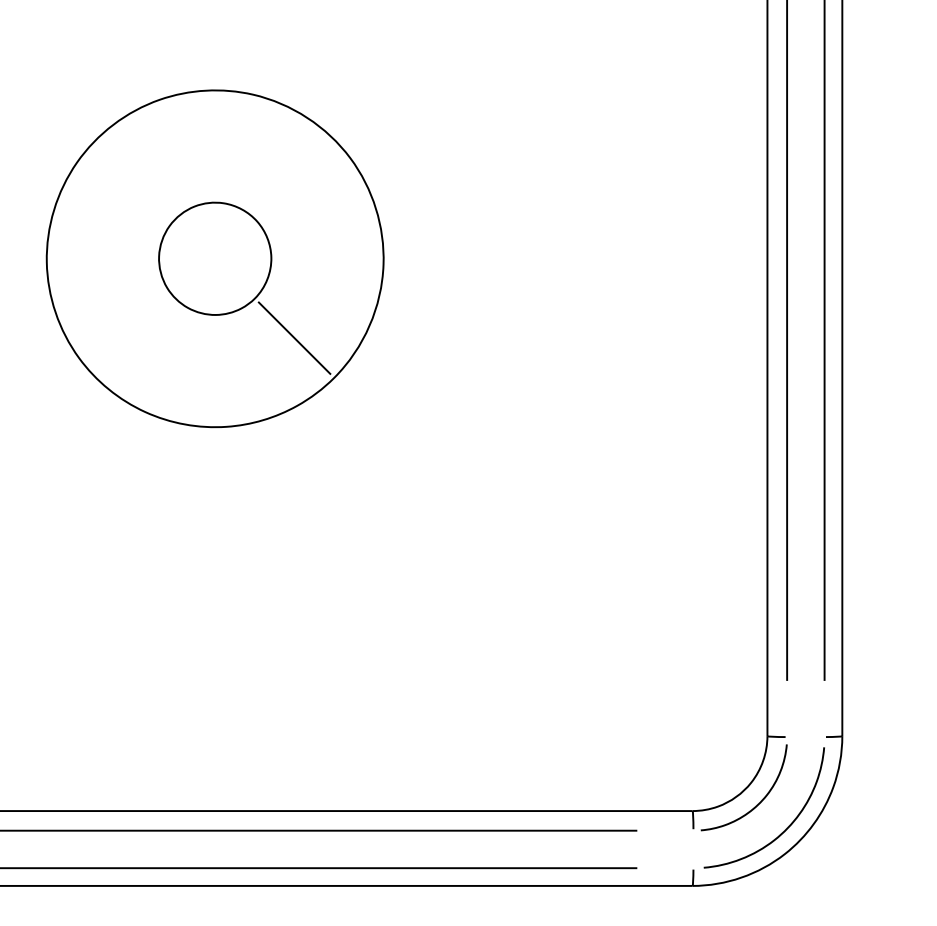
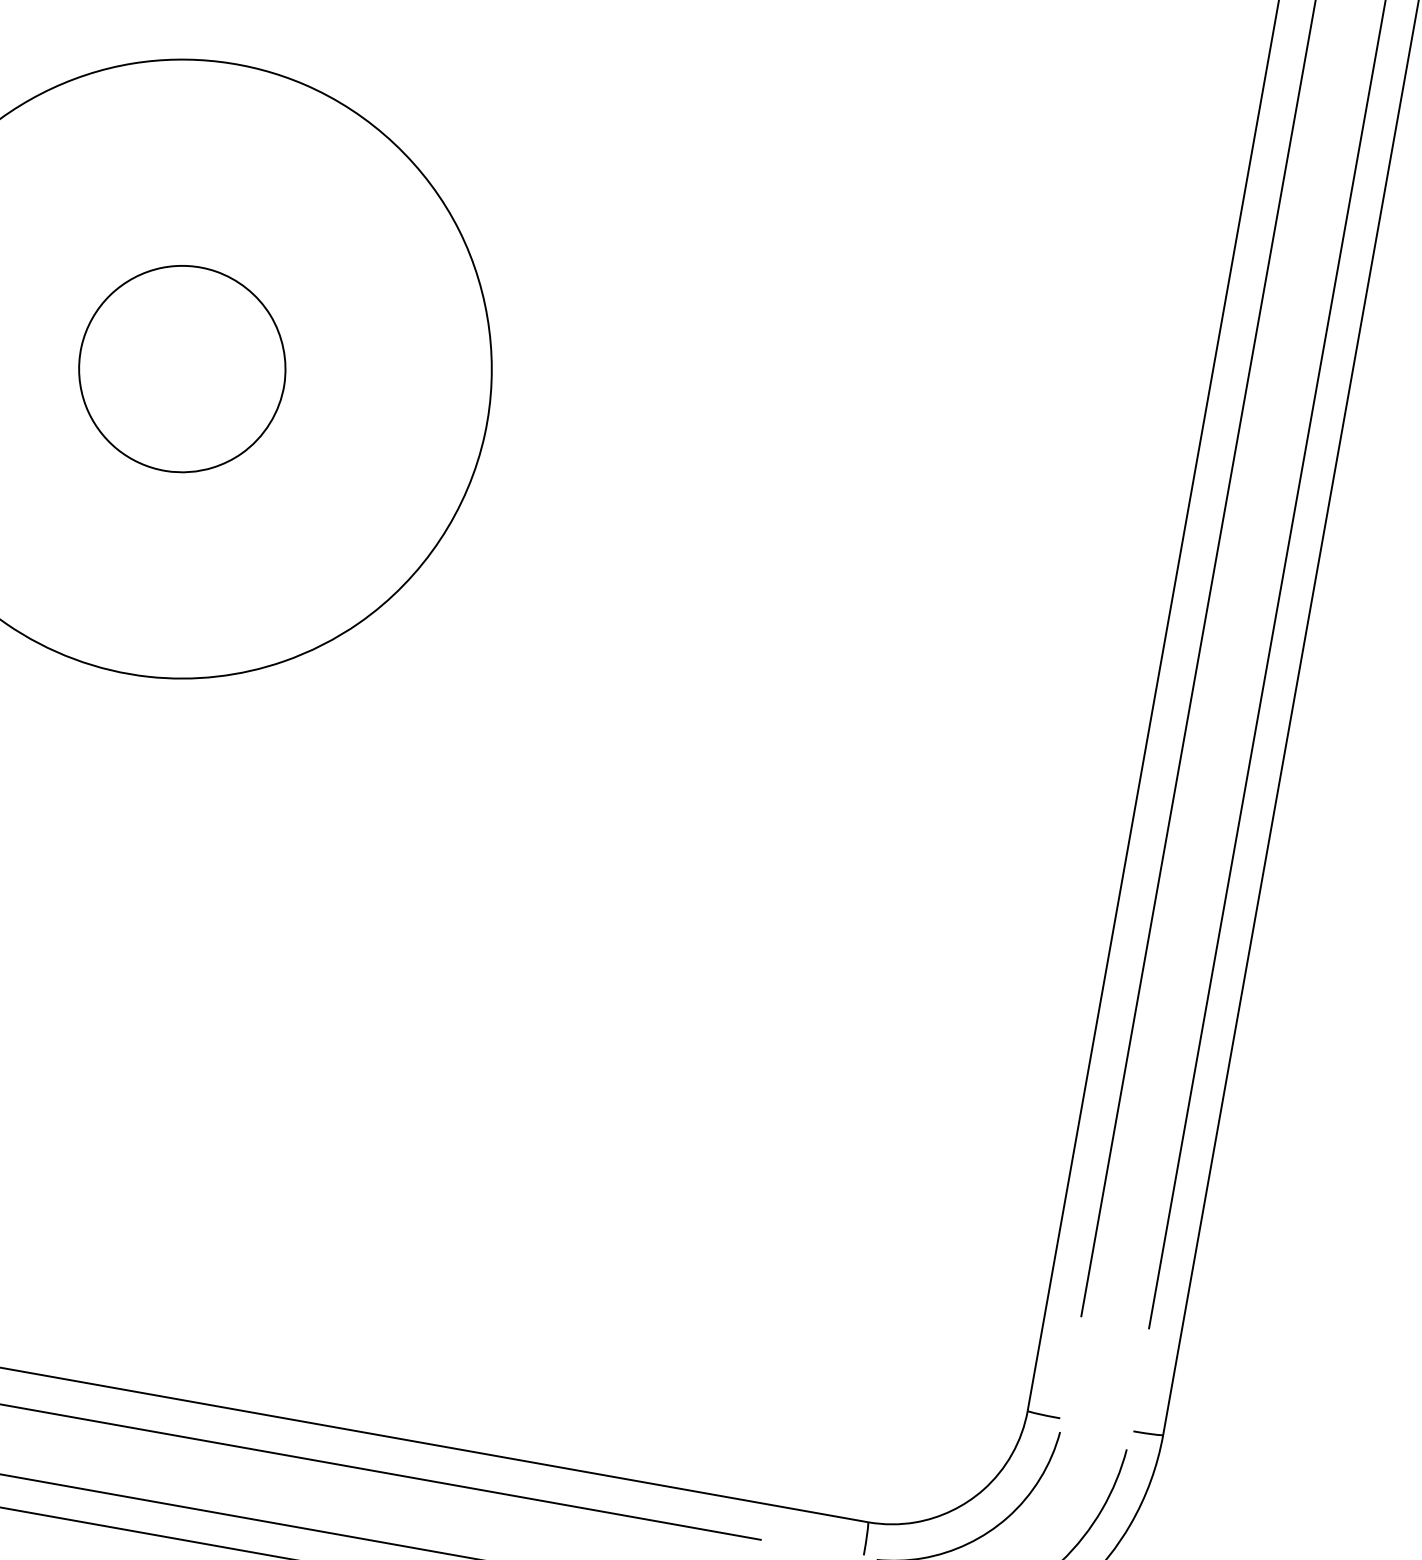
line: (294, 337) -> (300, 537), removed

